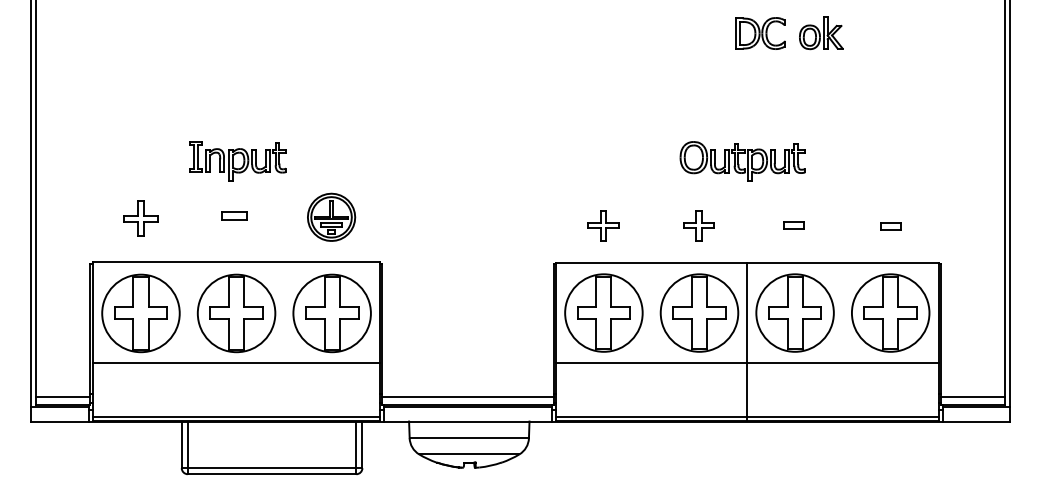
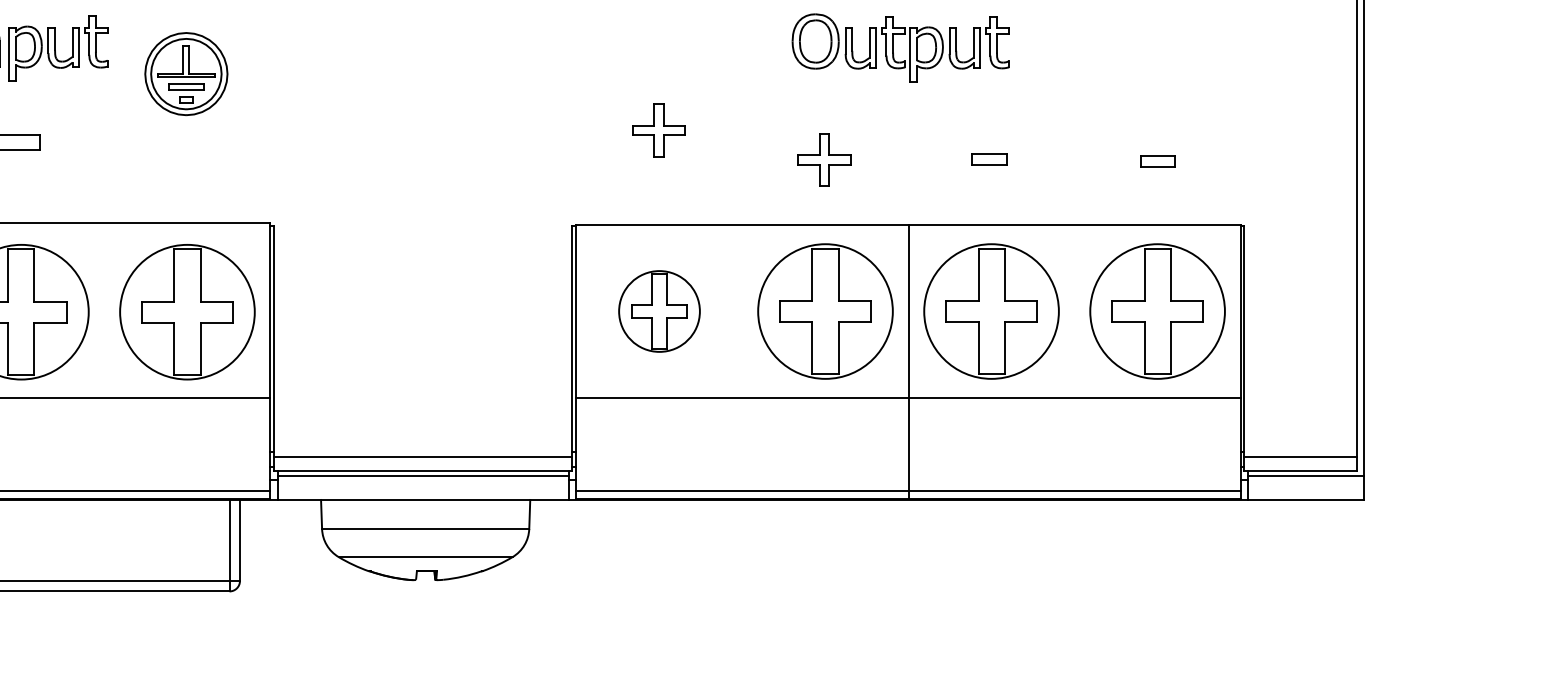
part: (331, 216) -> (186, 72), moved
part: (603, 225) -> (658, 129), moved
part: (603, 312) -> (658, 310), size x0.6

